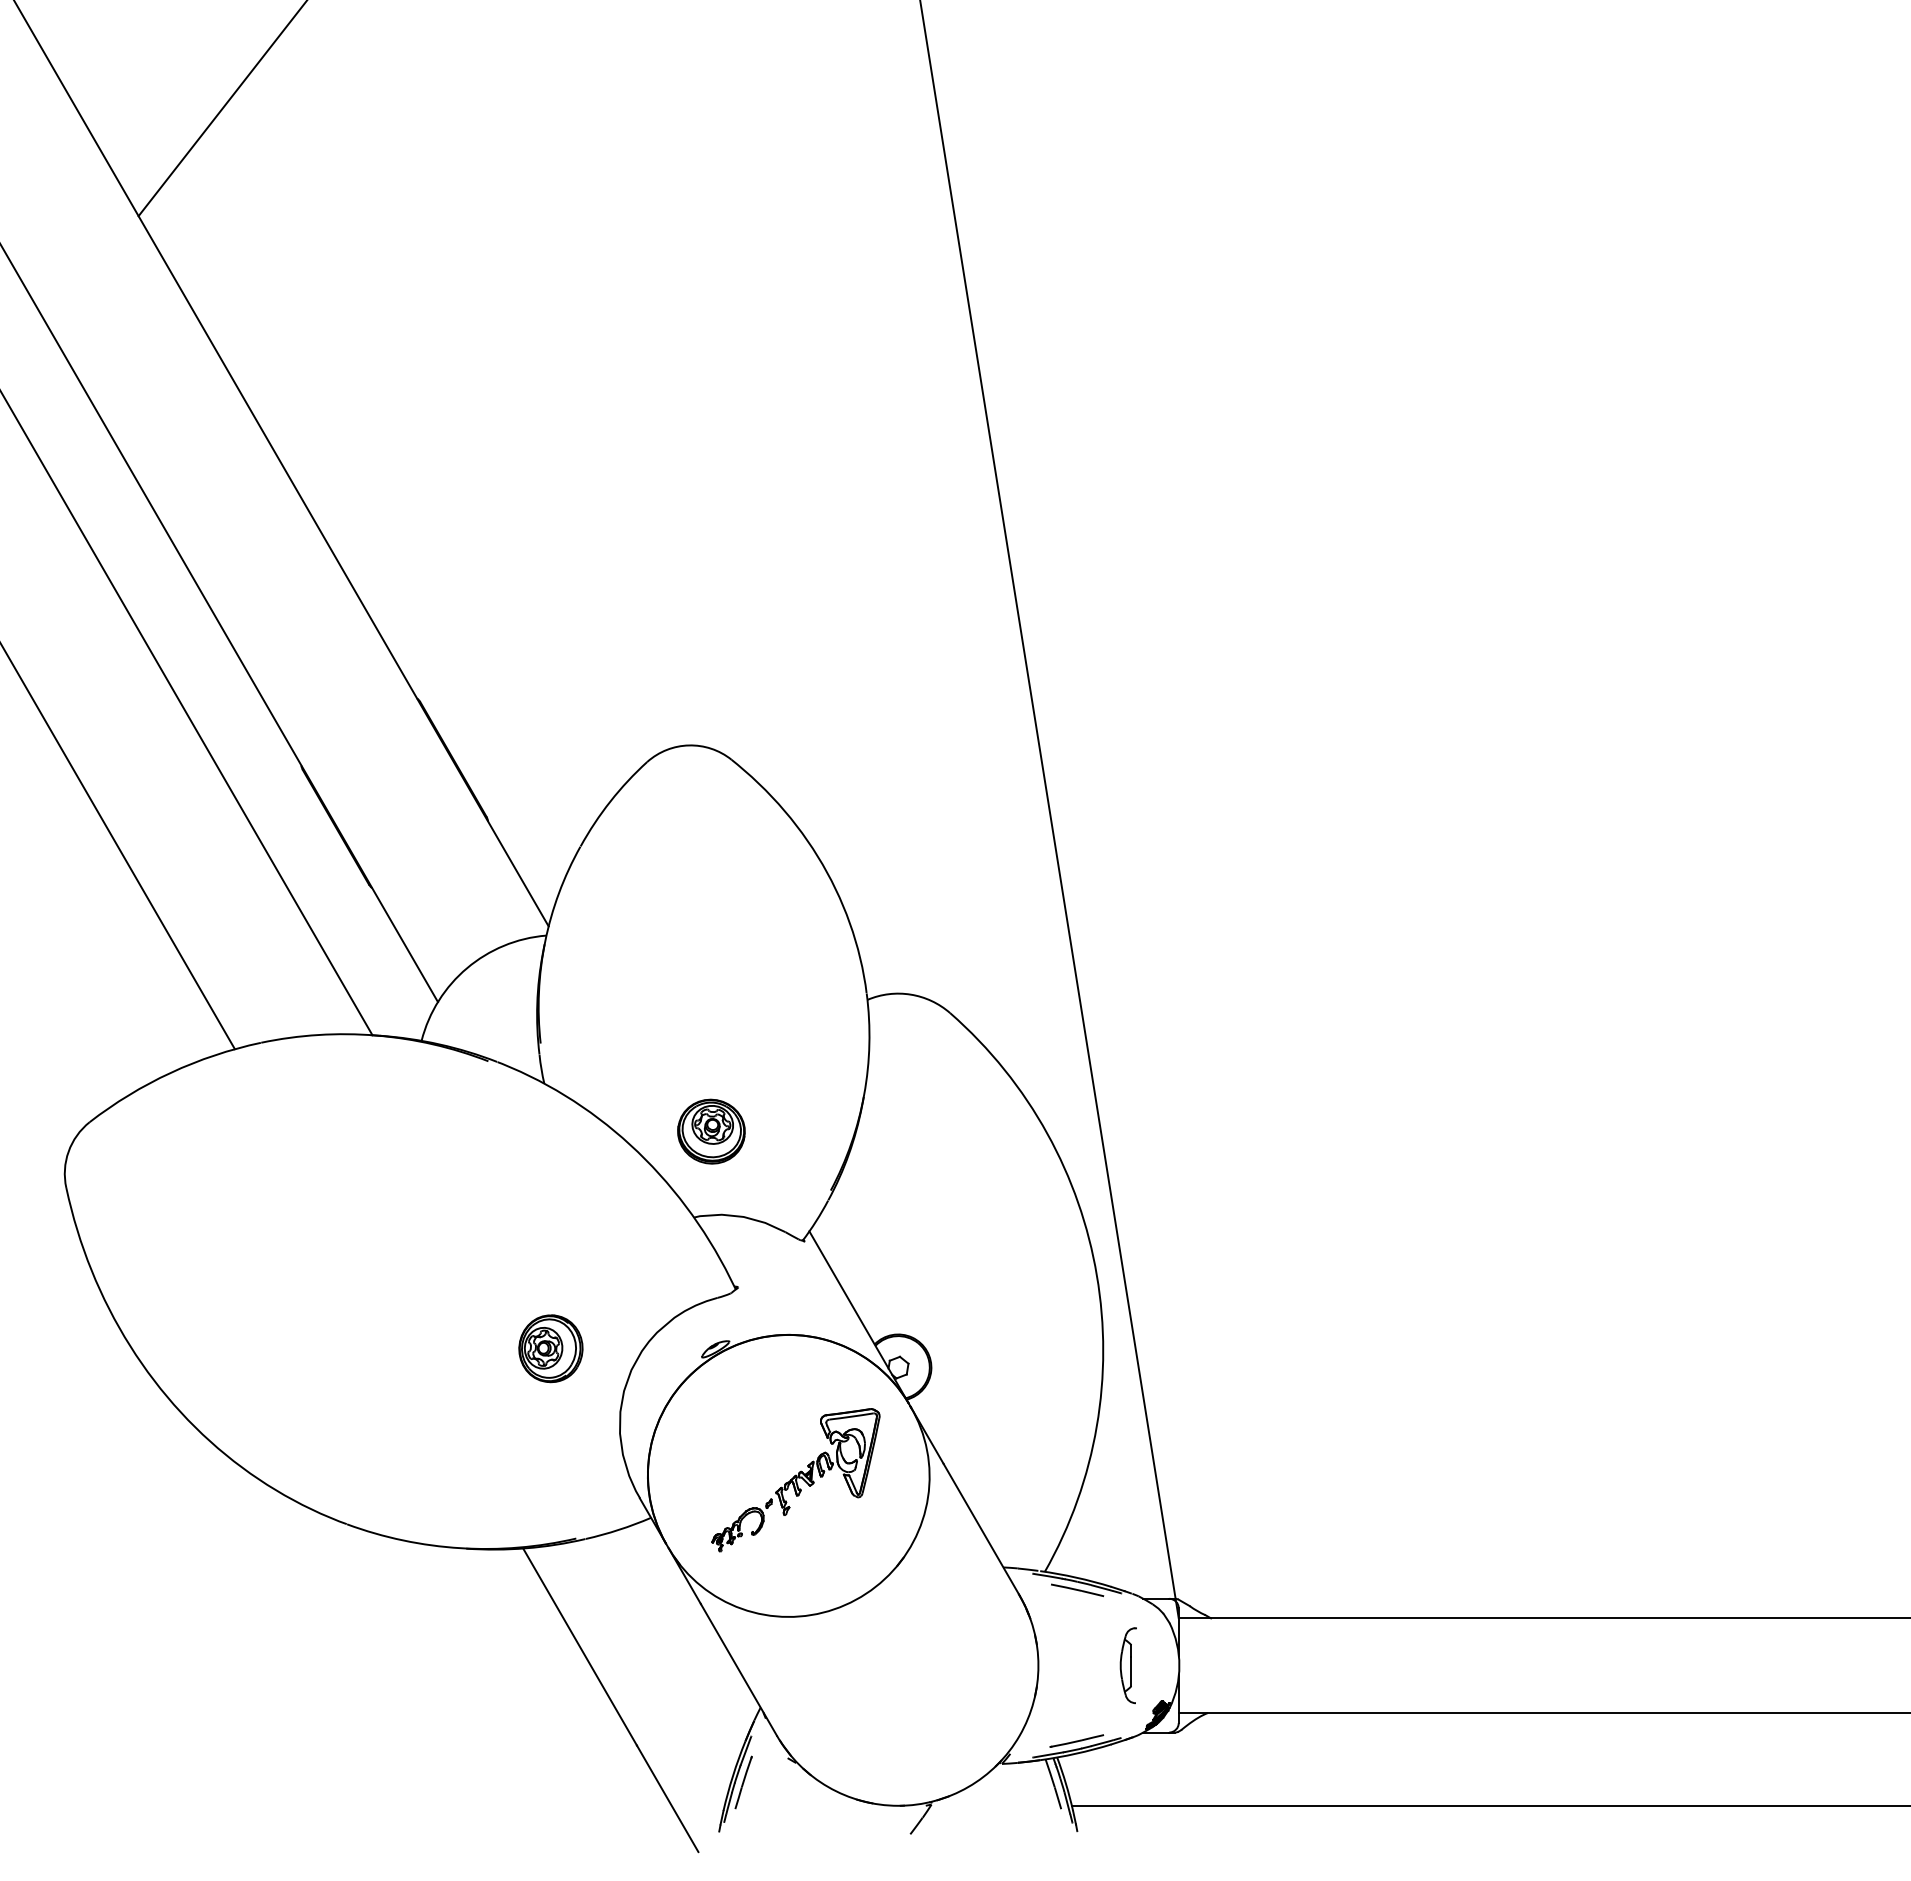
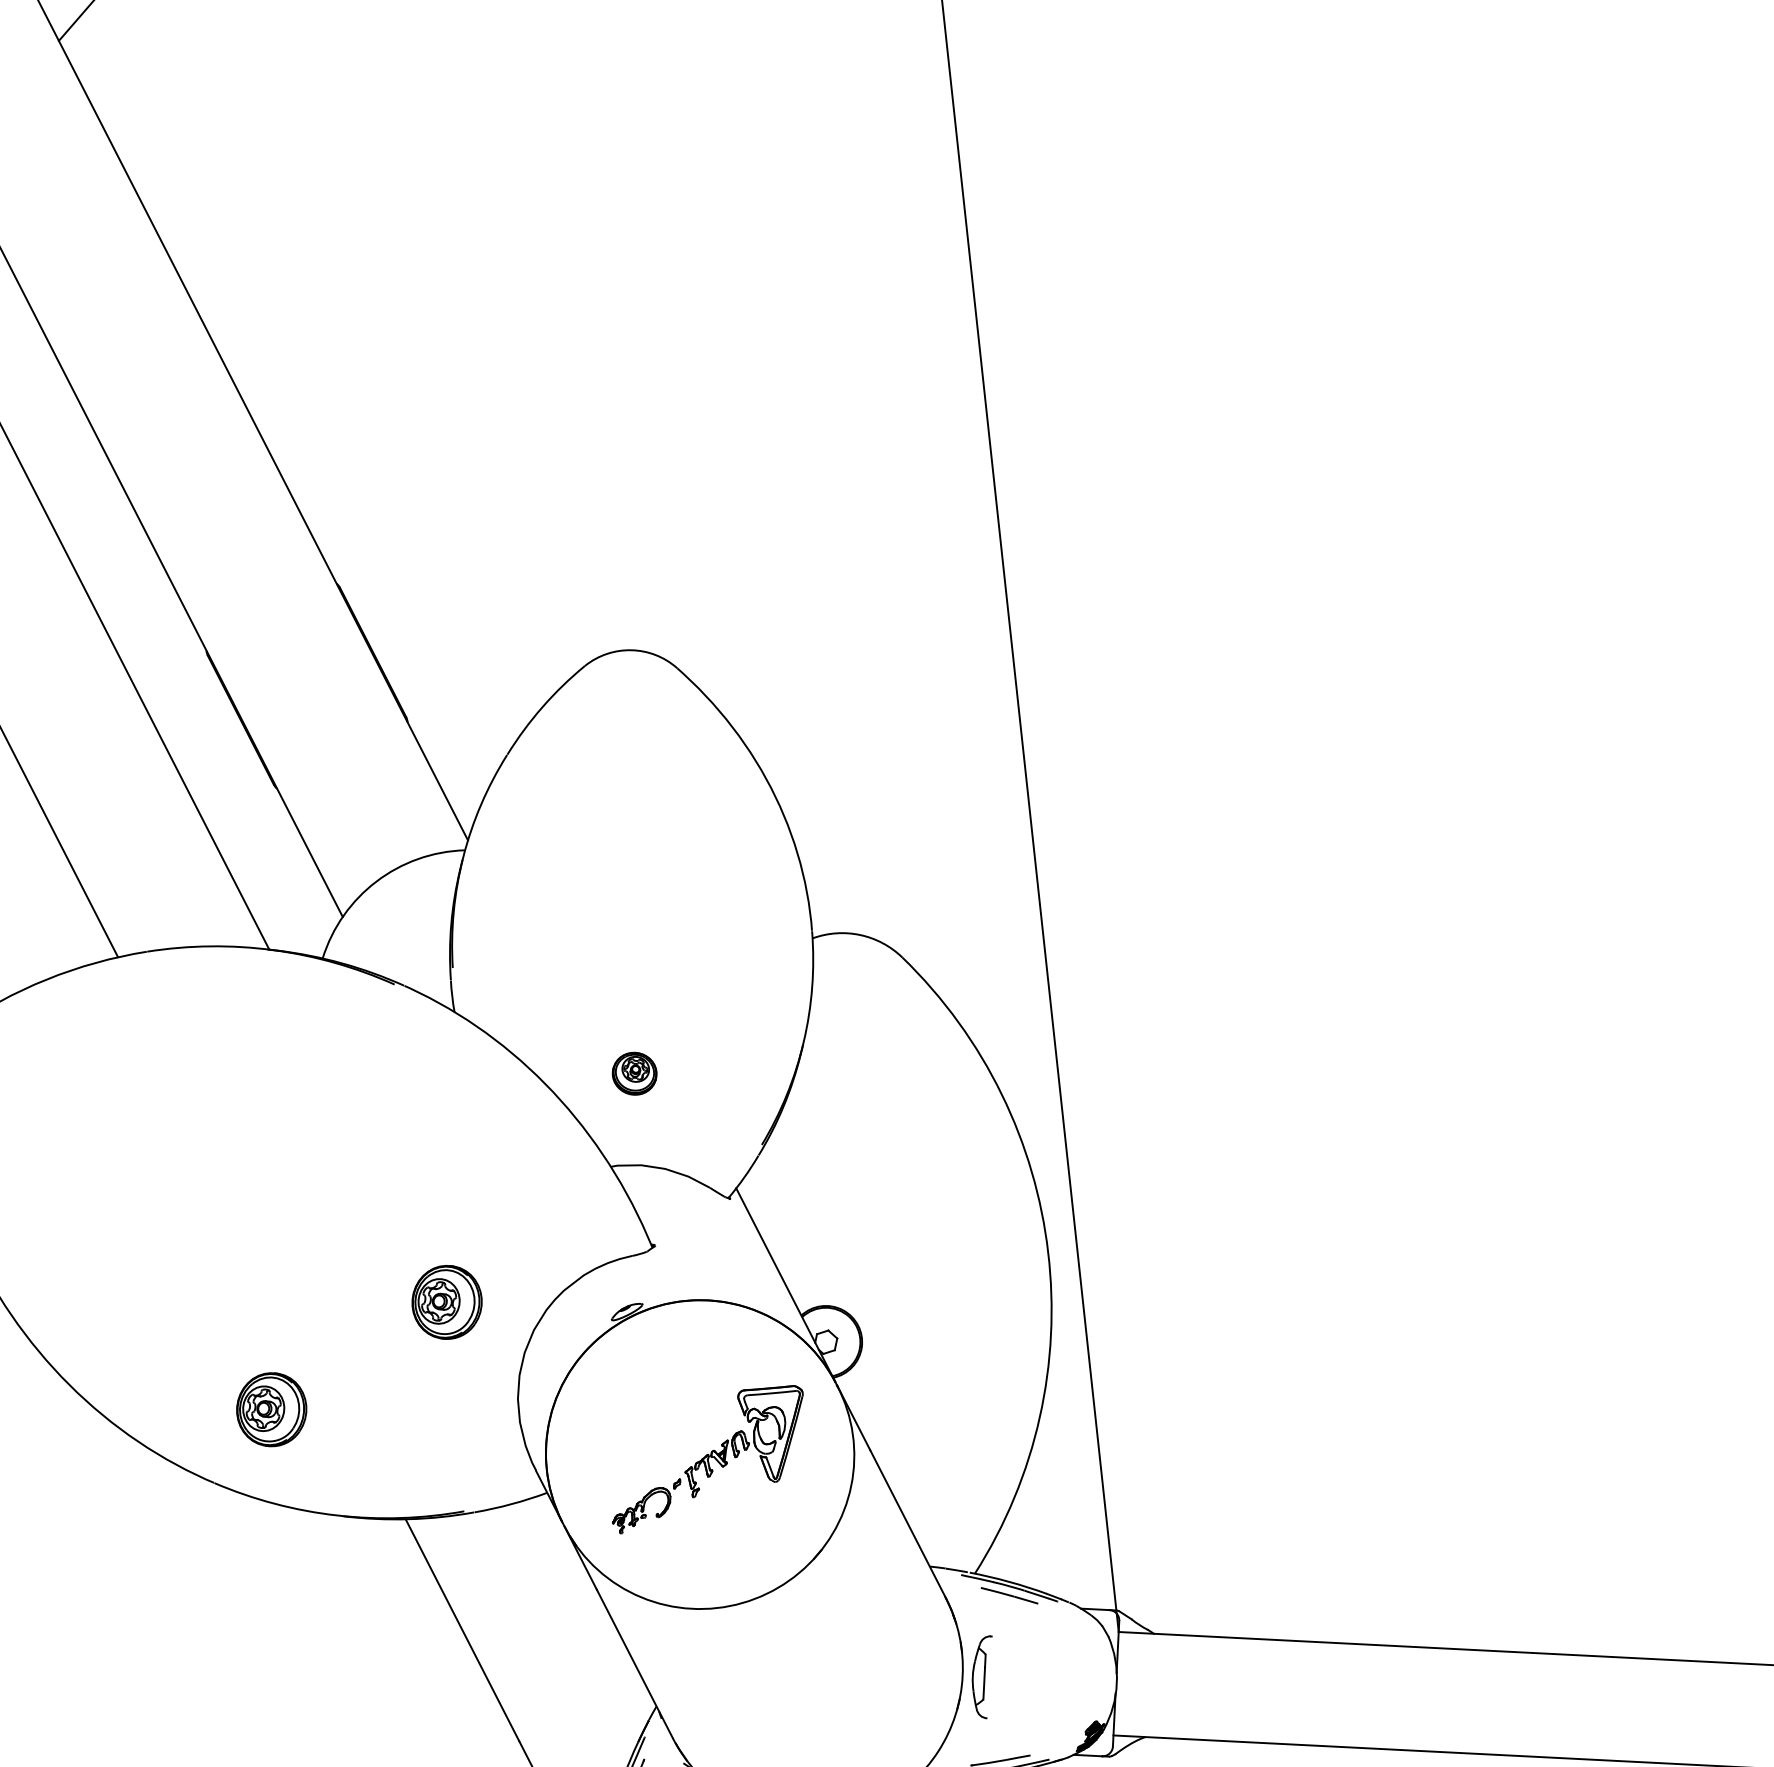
part: (711, 1131) -> (634, 1073), size x0.6
part: (395, 1454) -> (271, 1409), added
part: (1127, 1665) -> (980, 1676), moved

